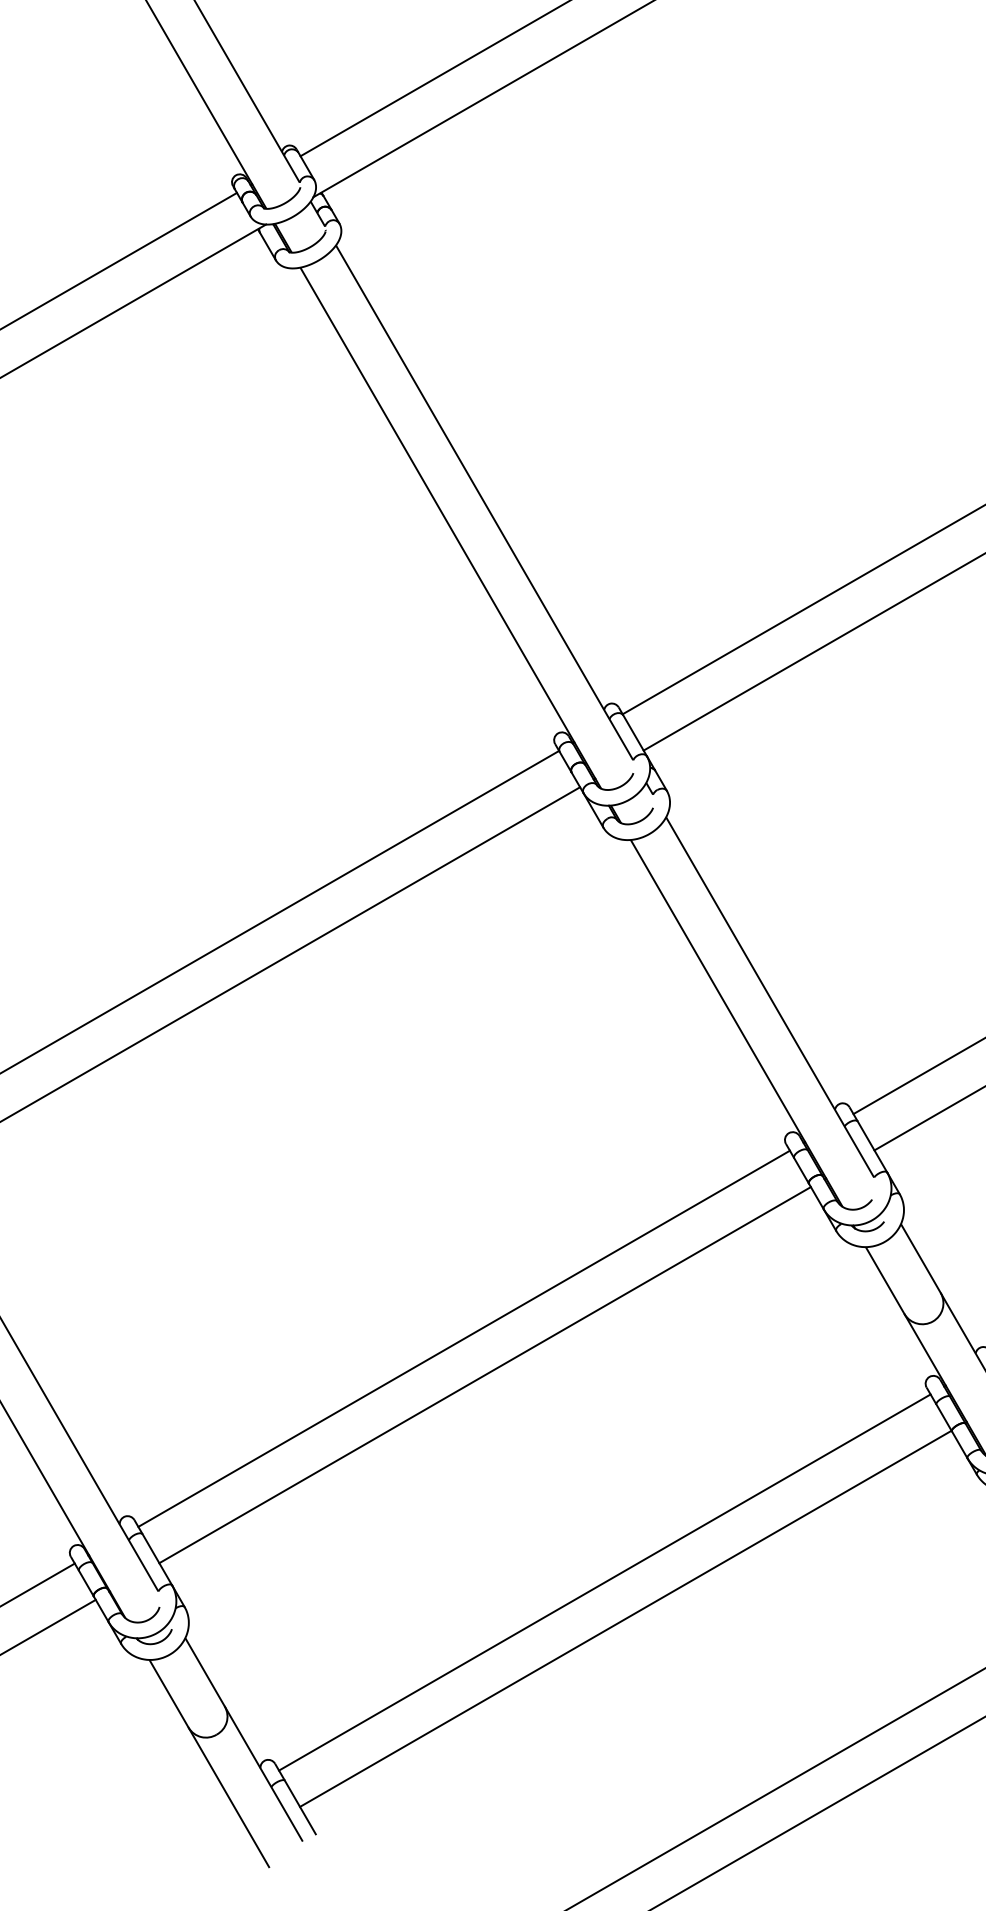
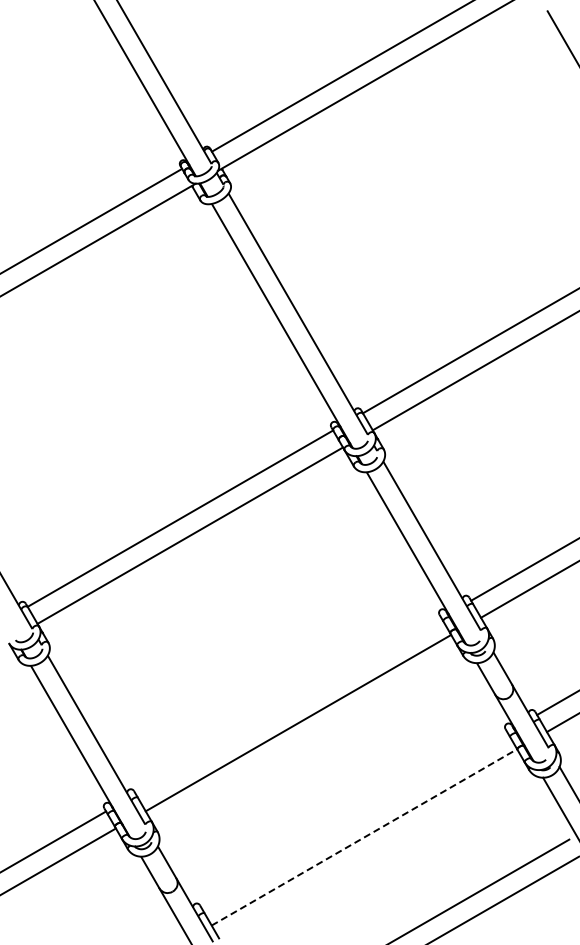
line: (463, 1337) -> (288, 705), removed
line: (604, 1582) -> (354, 820), removed
line: (625, 1619) -> (364, 837), solid -> dashed

